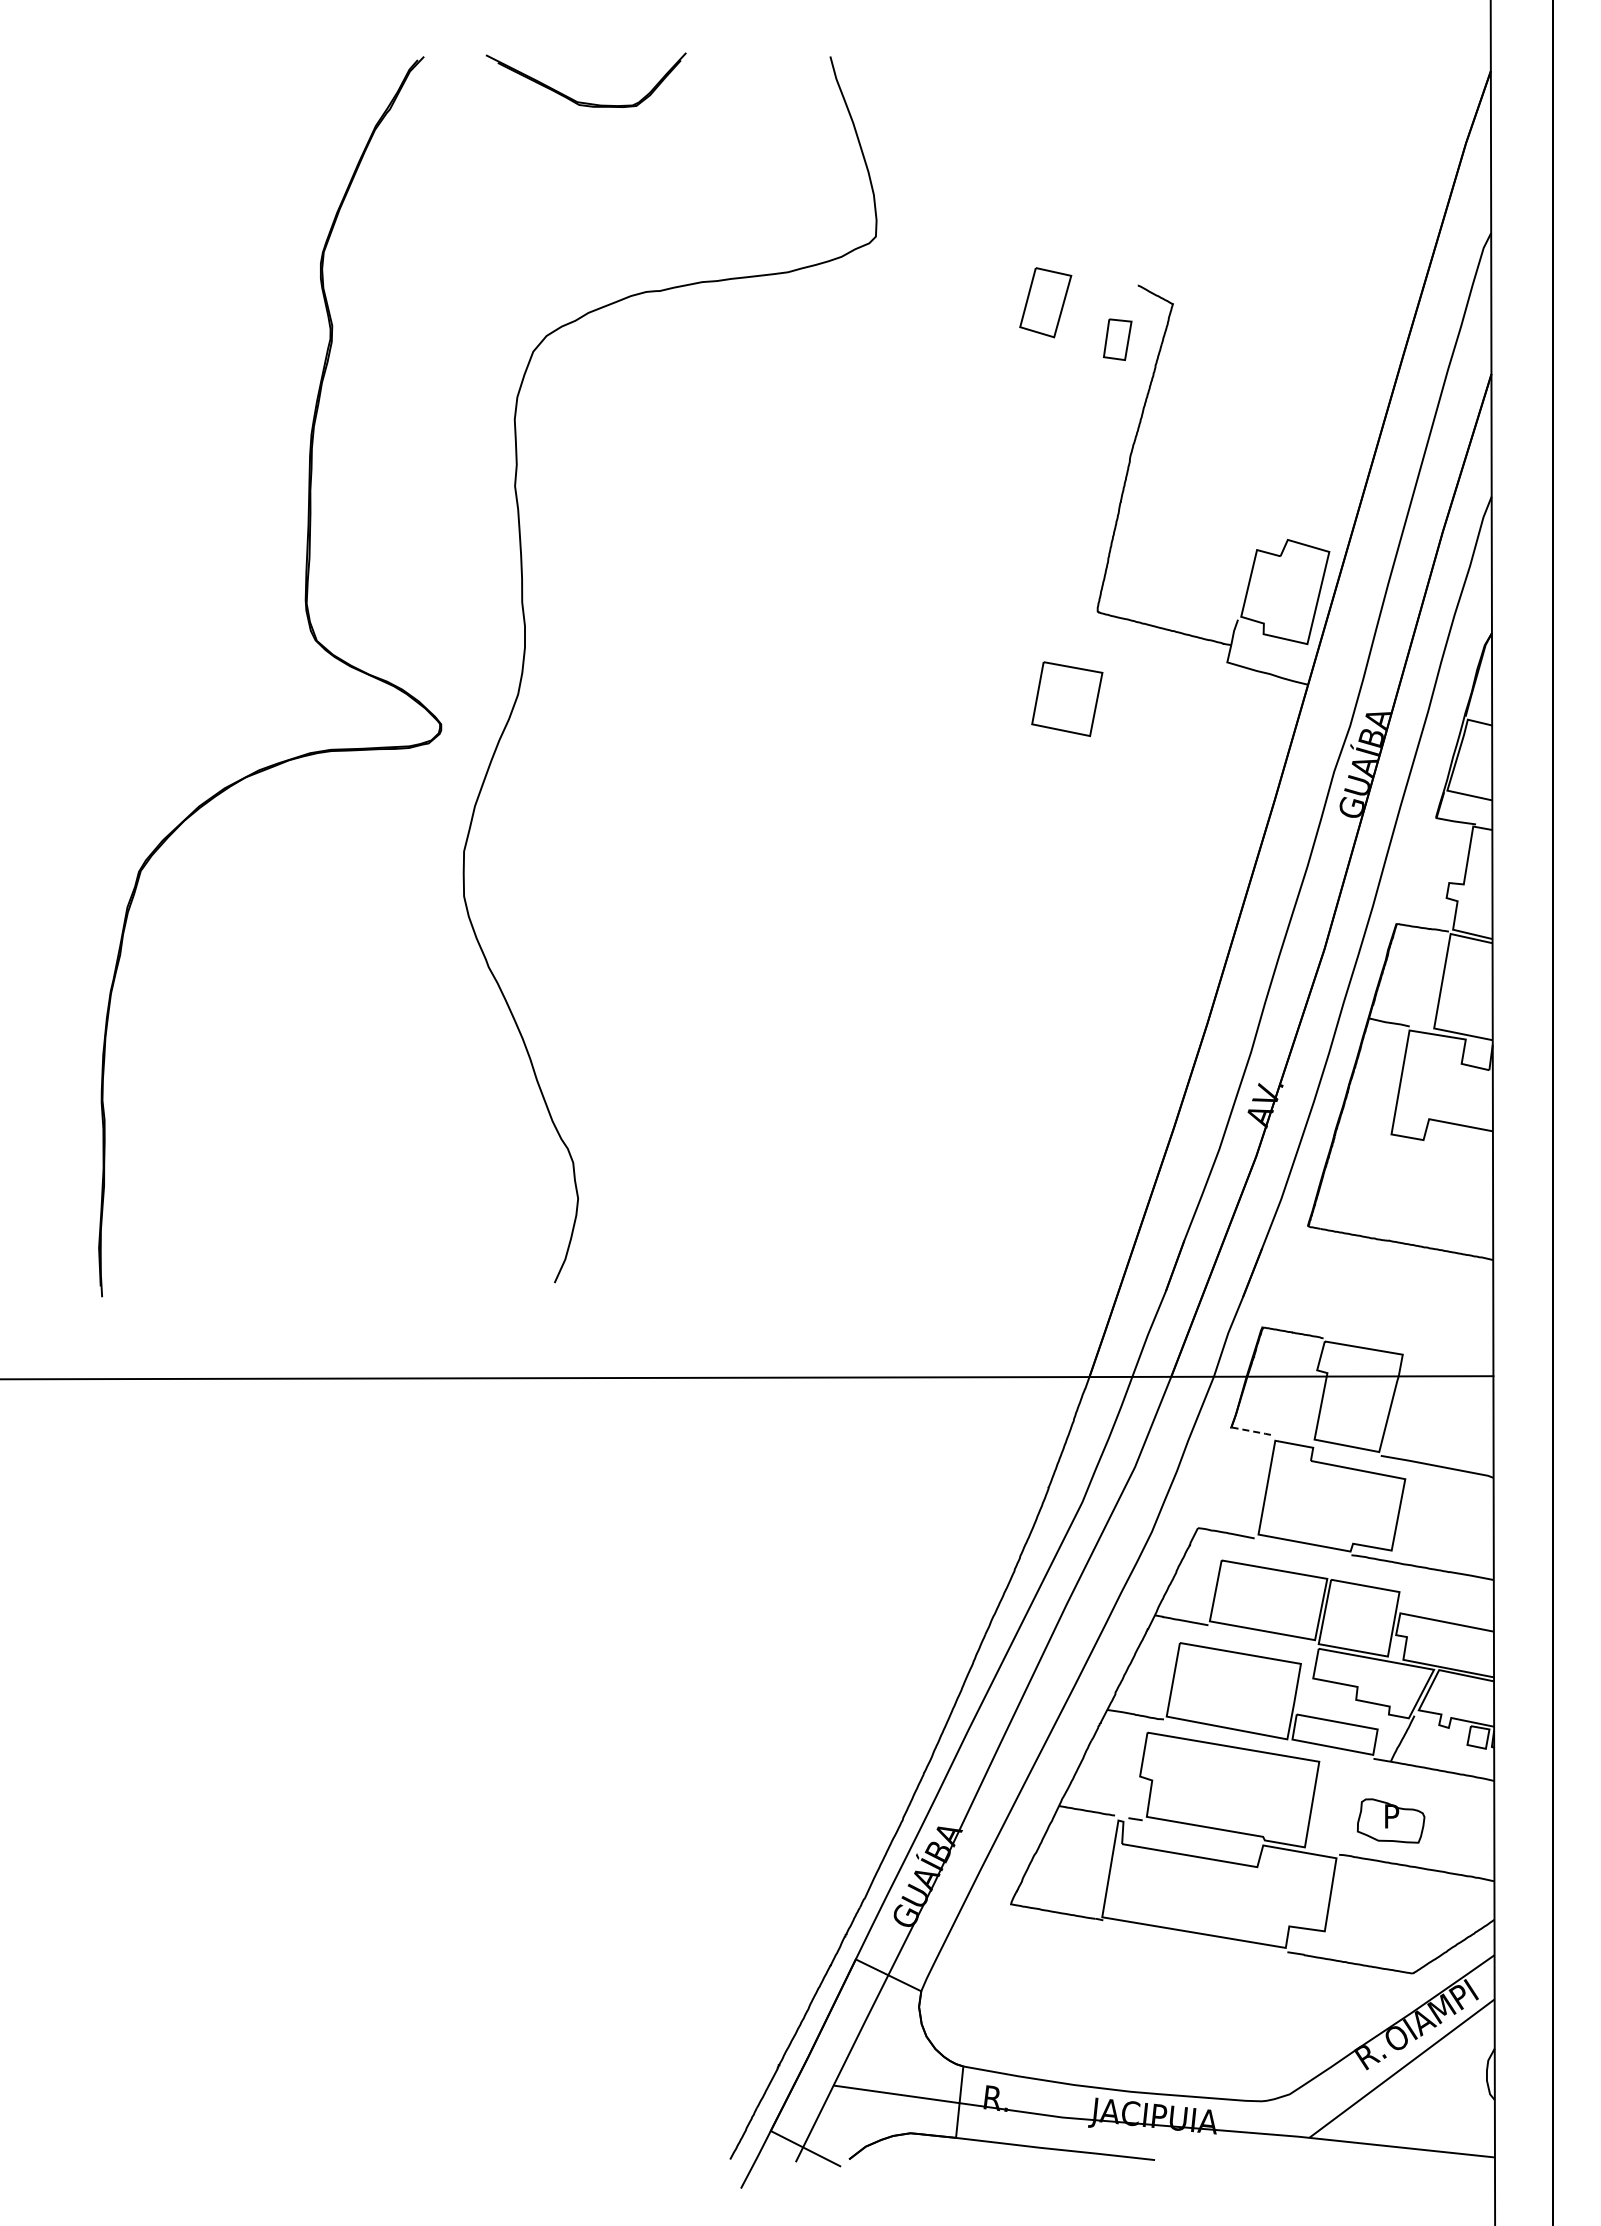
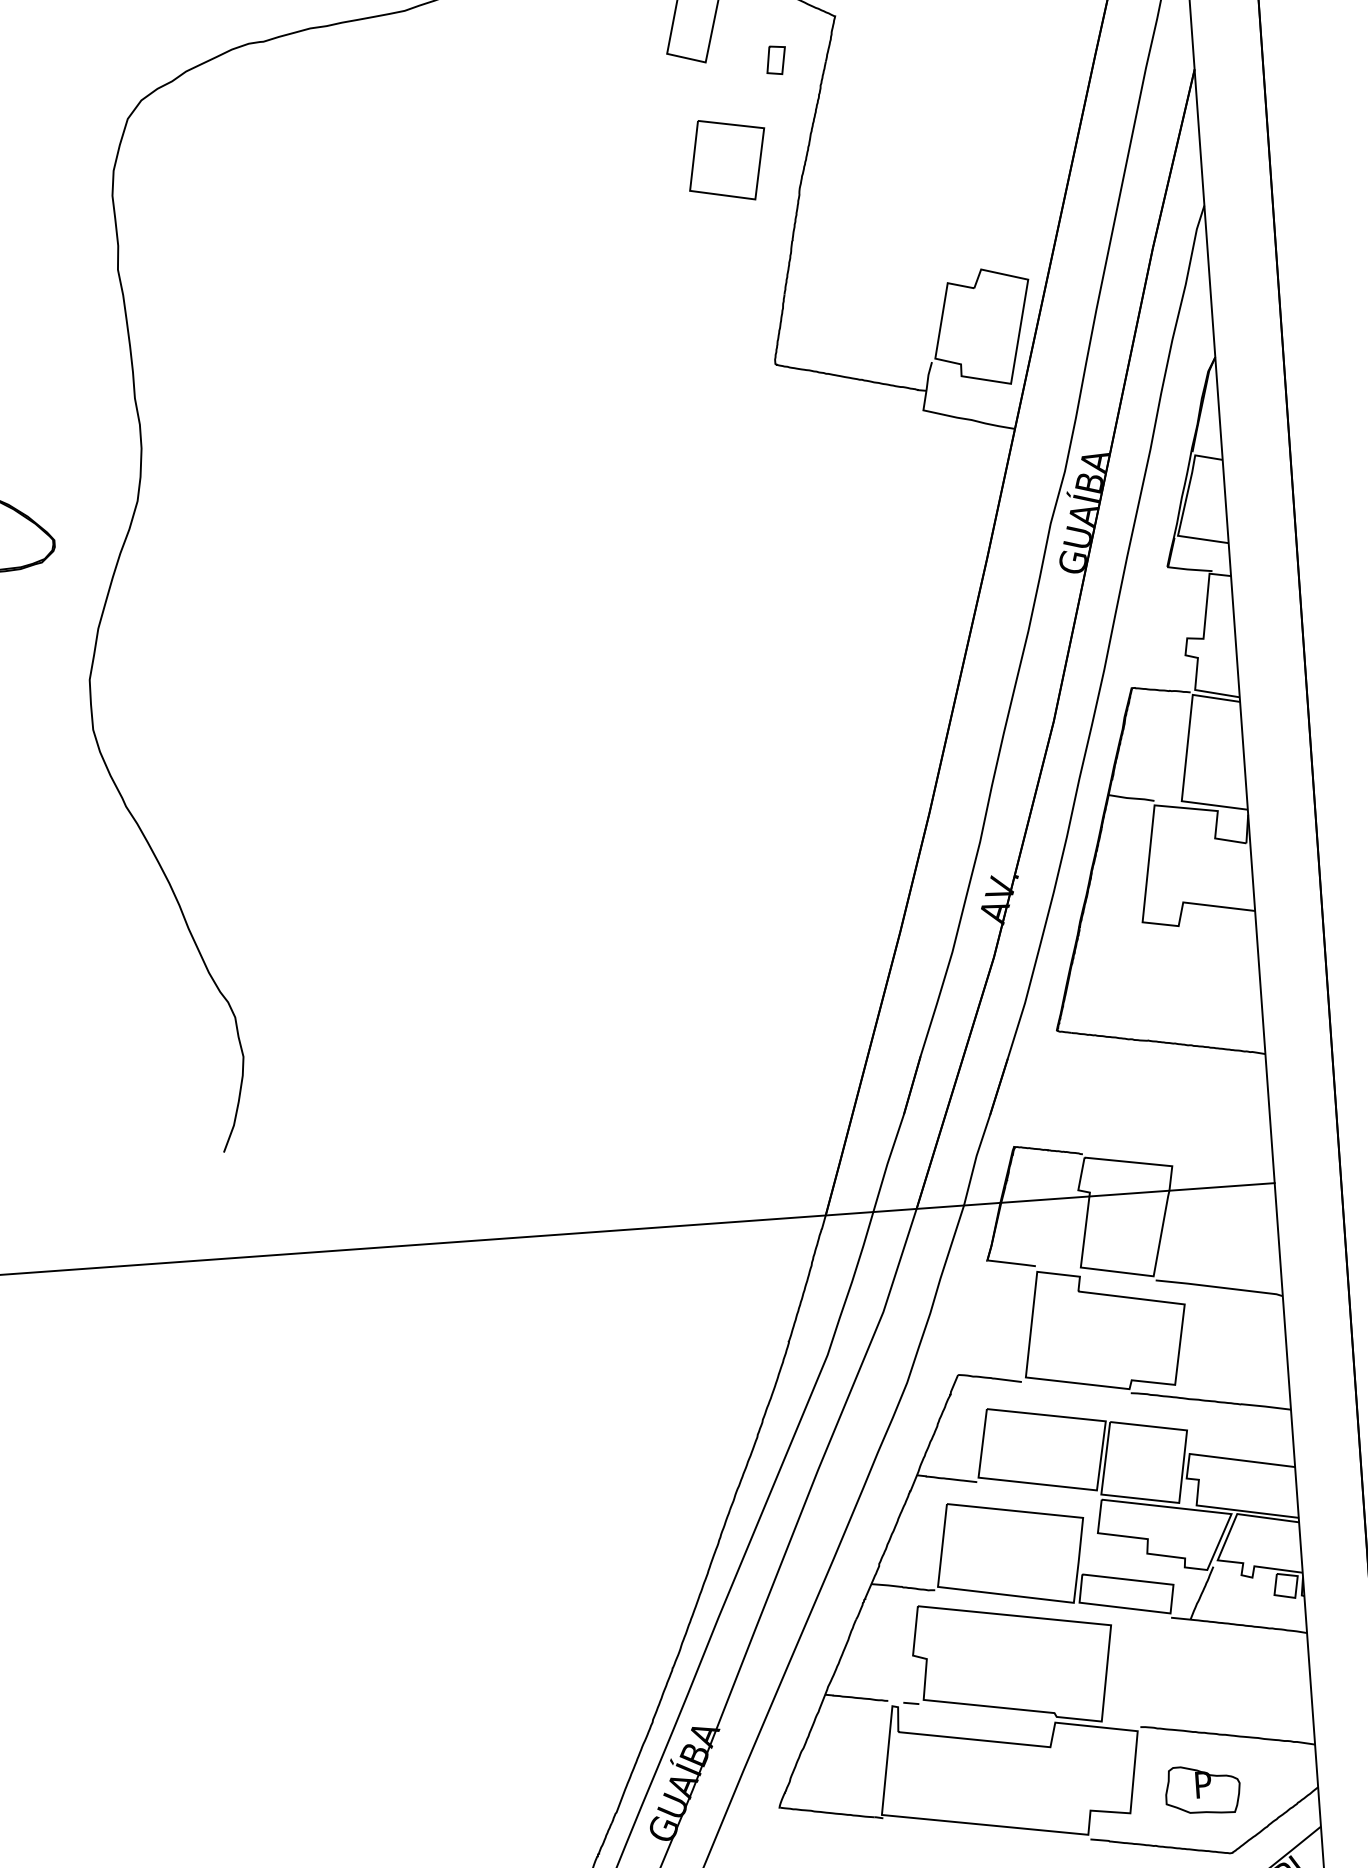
part: (1116, 339) -> (775, 60), size x0.62
part: (1067, 698) -> (727, 159), moved
line: (1253, 1431) -> (1012, 1263), dashed -> solid
part: (1390, 1820) -> (1202, 1789), moved

